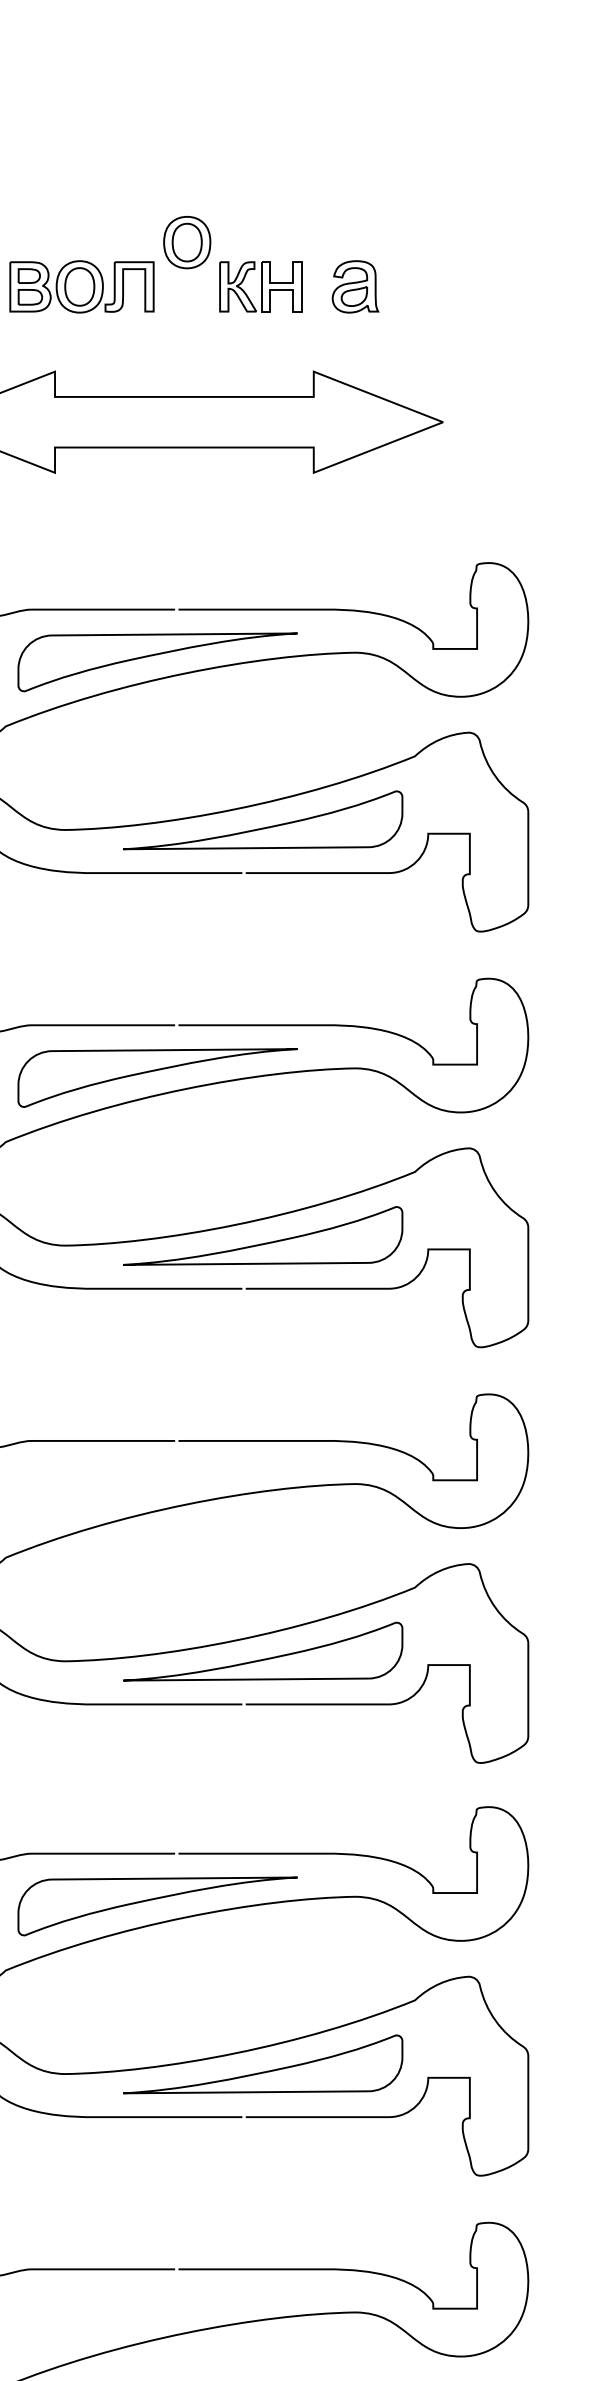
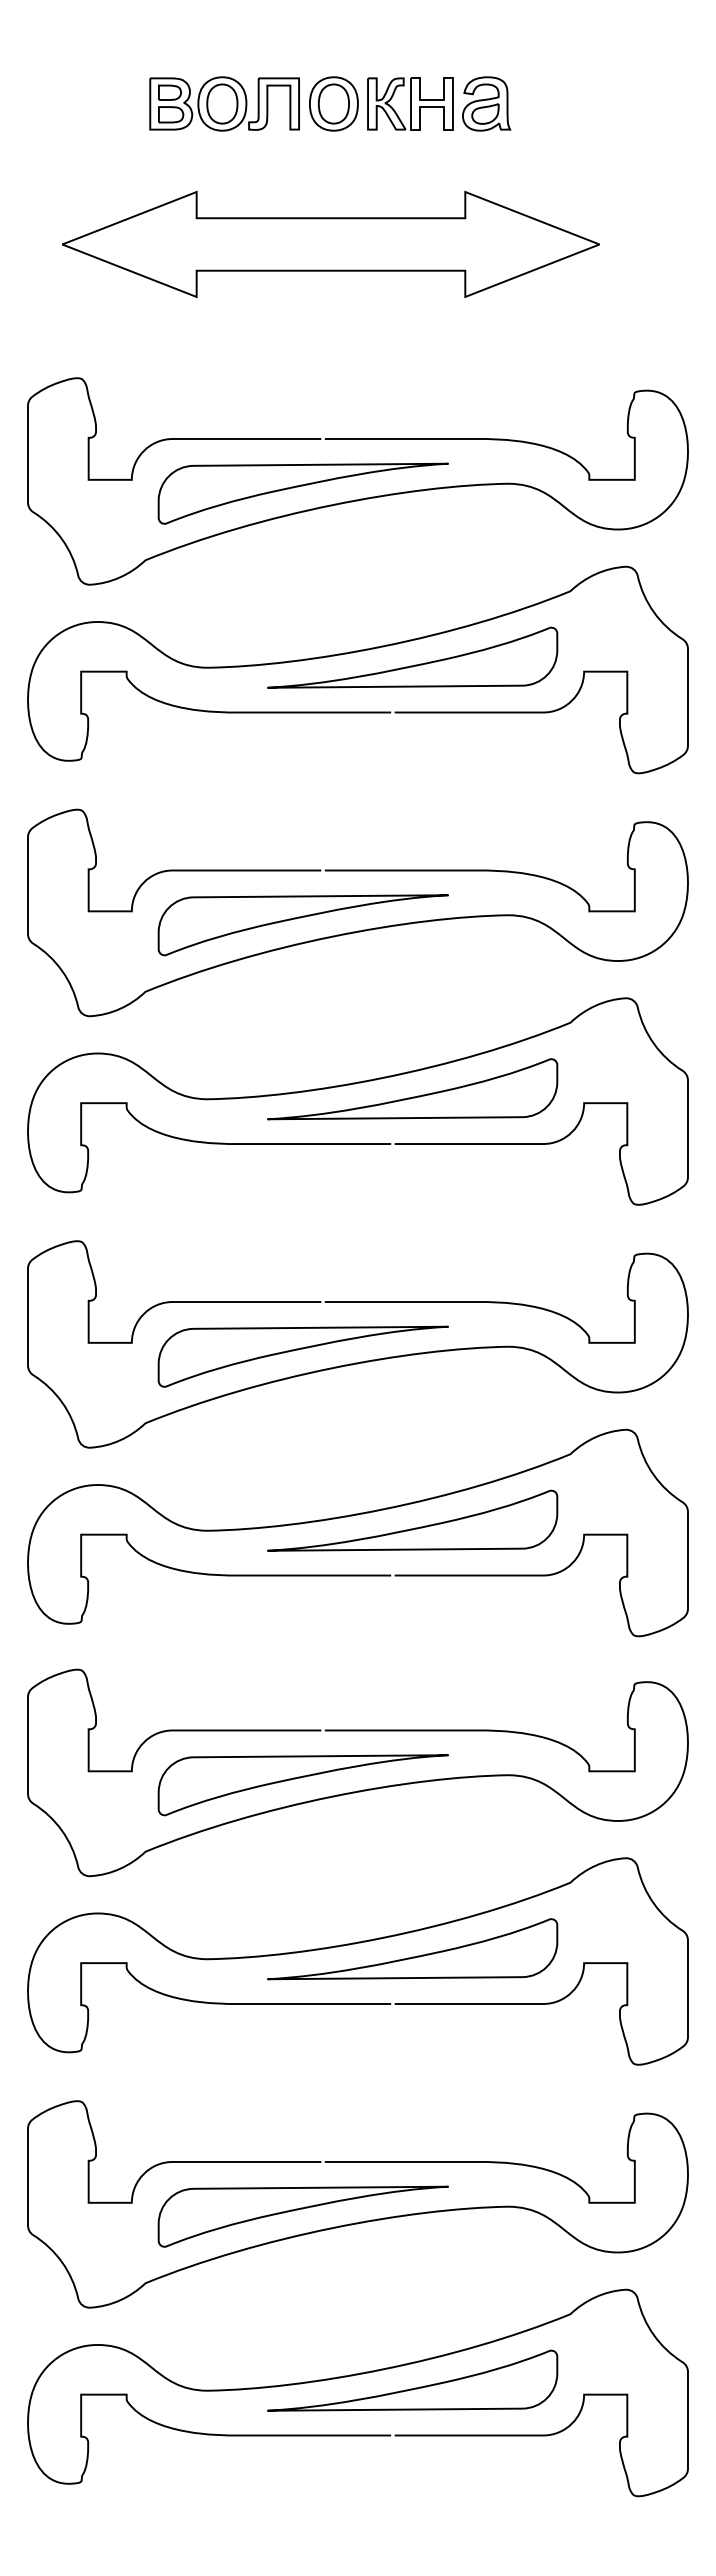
part: (186, 242) -> (333, 103), moved
part: (355, 286) -> (486, 103), moved
part: (156, 1486) -> (302, 1349), added
part: (156, 2315) -> (302, 2209), added

